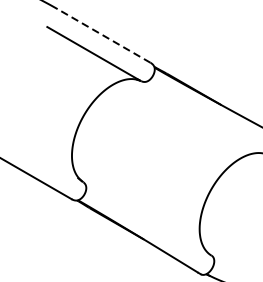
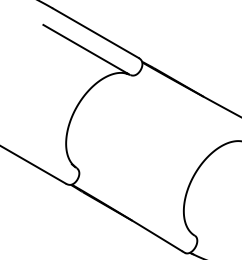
line: (103, 35) -> (95, 32), dashed -> solid

